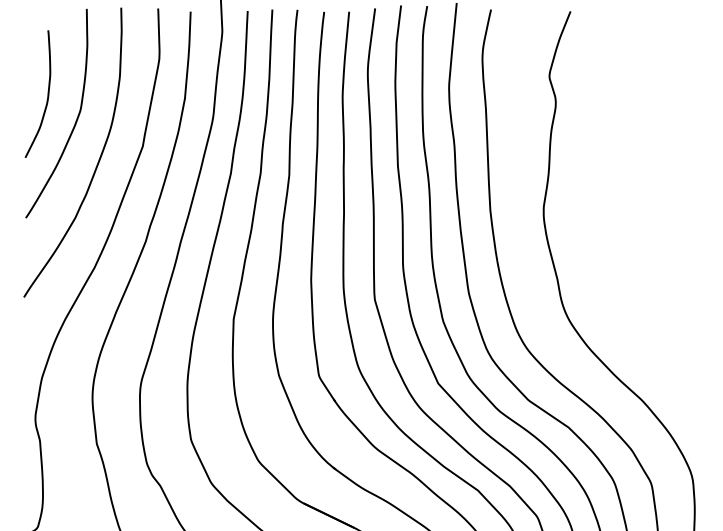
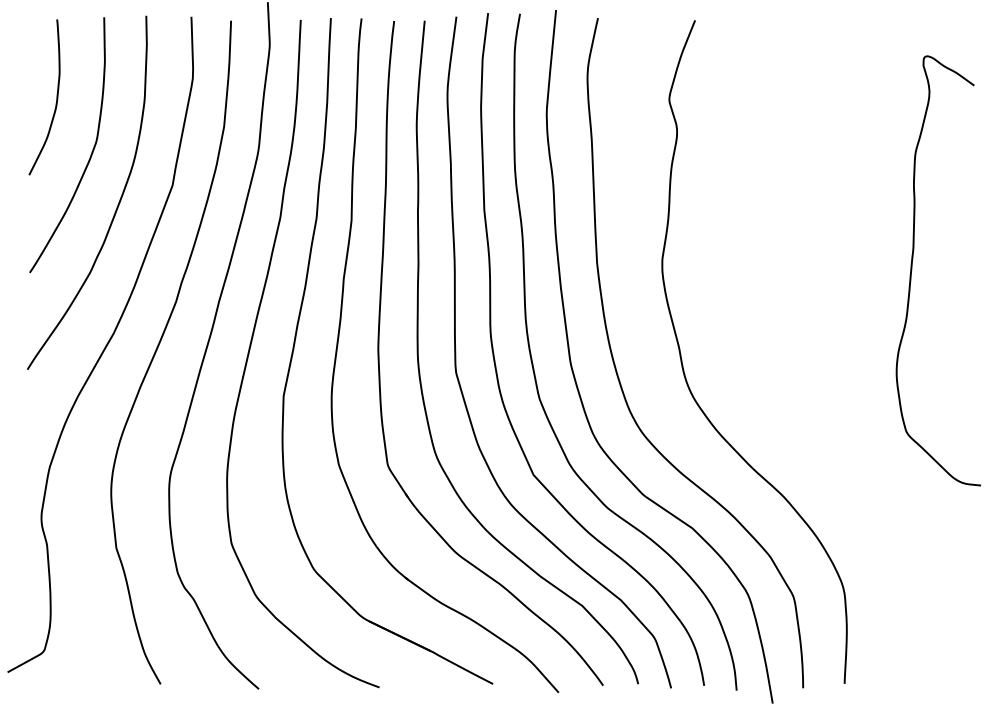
curve: (47, 94) -> (56, 97), moved

